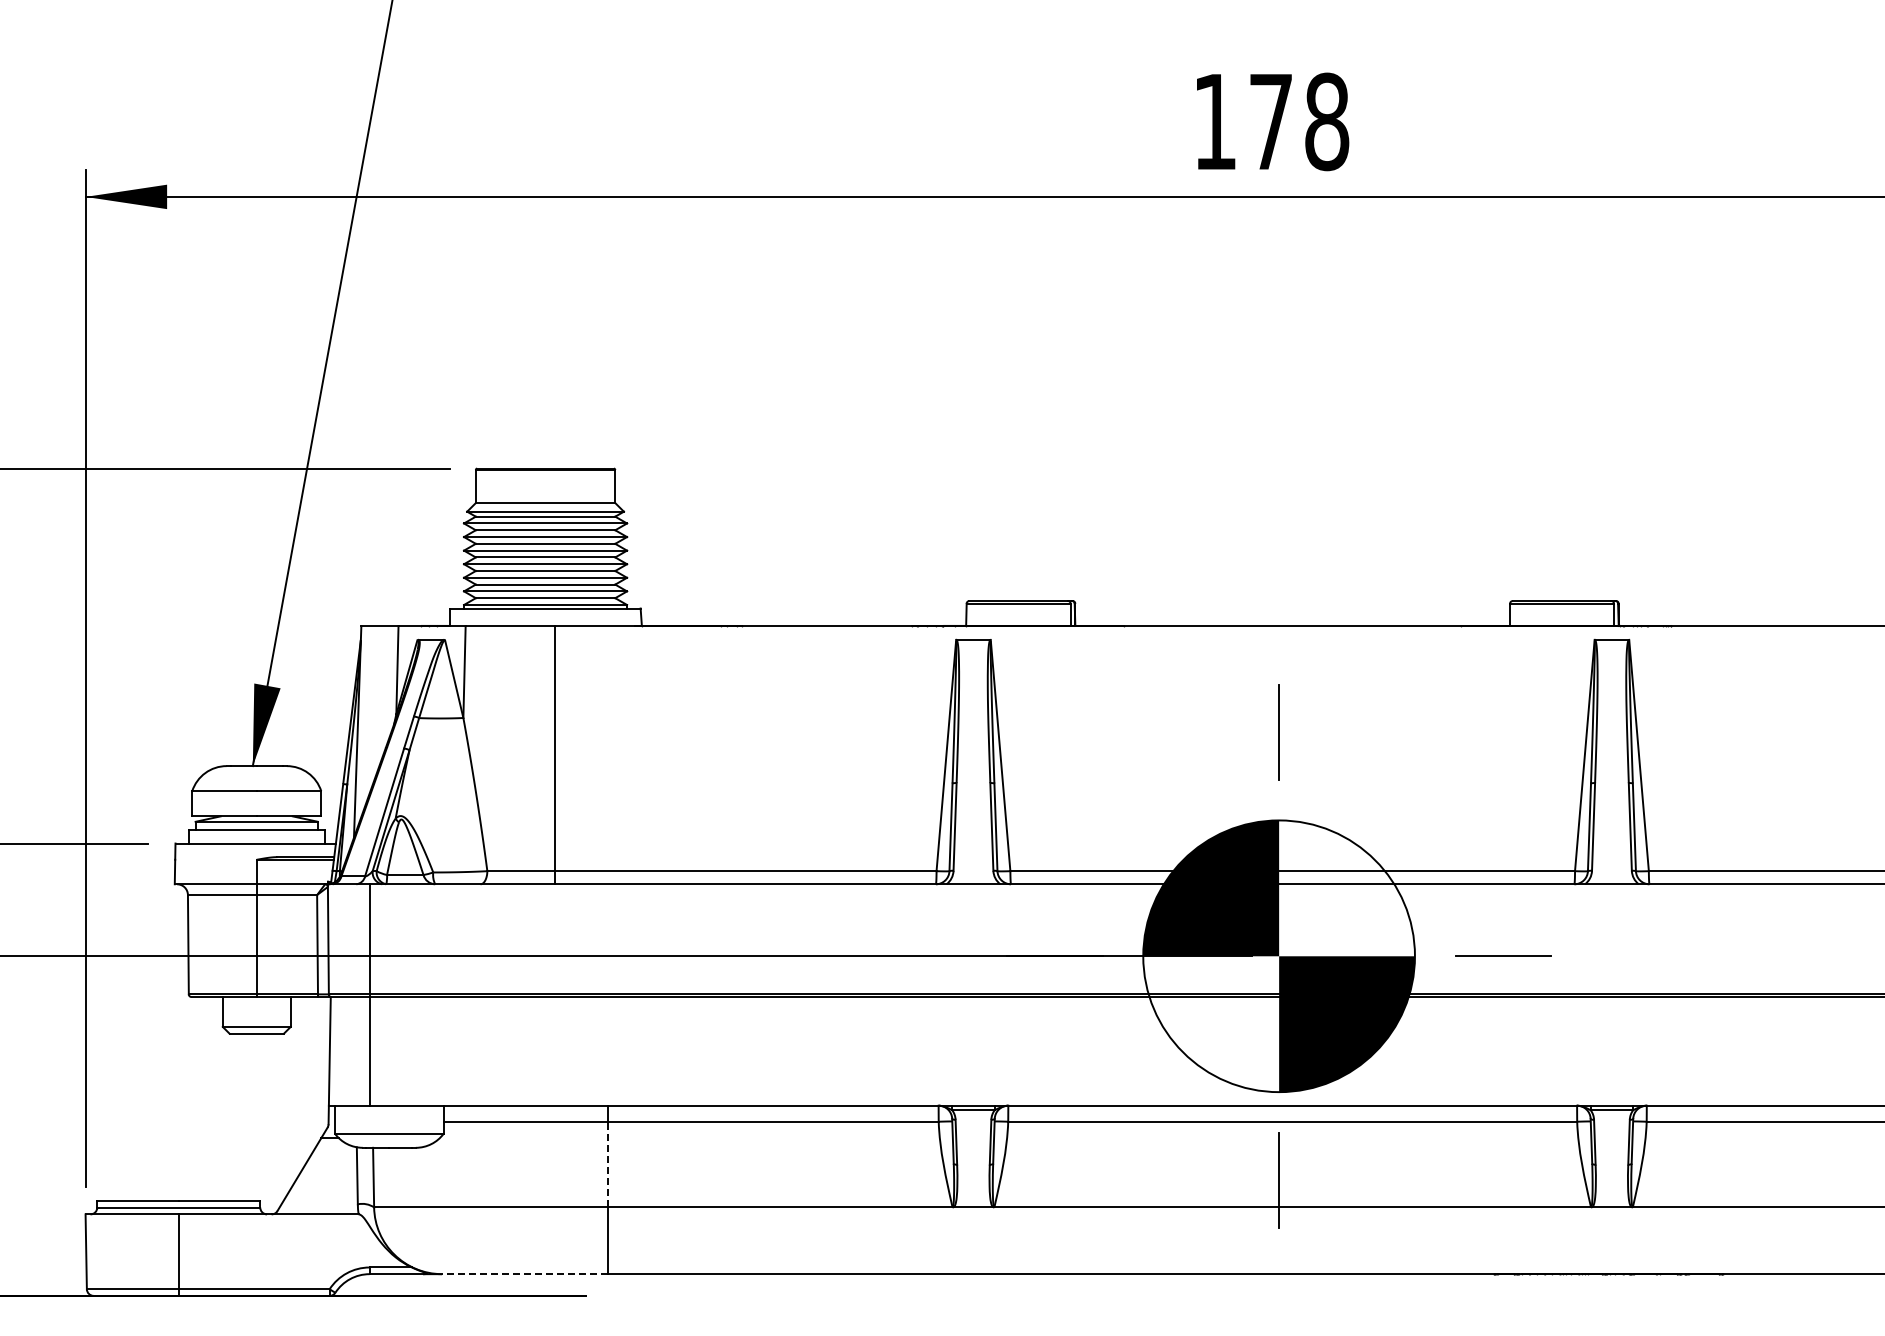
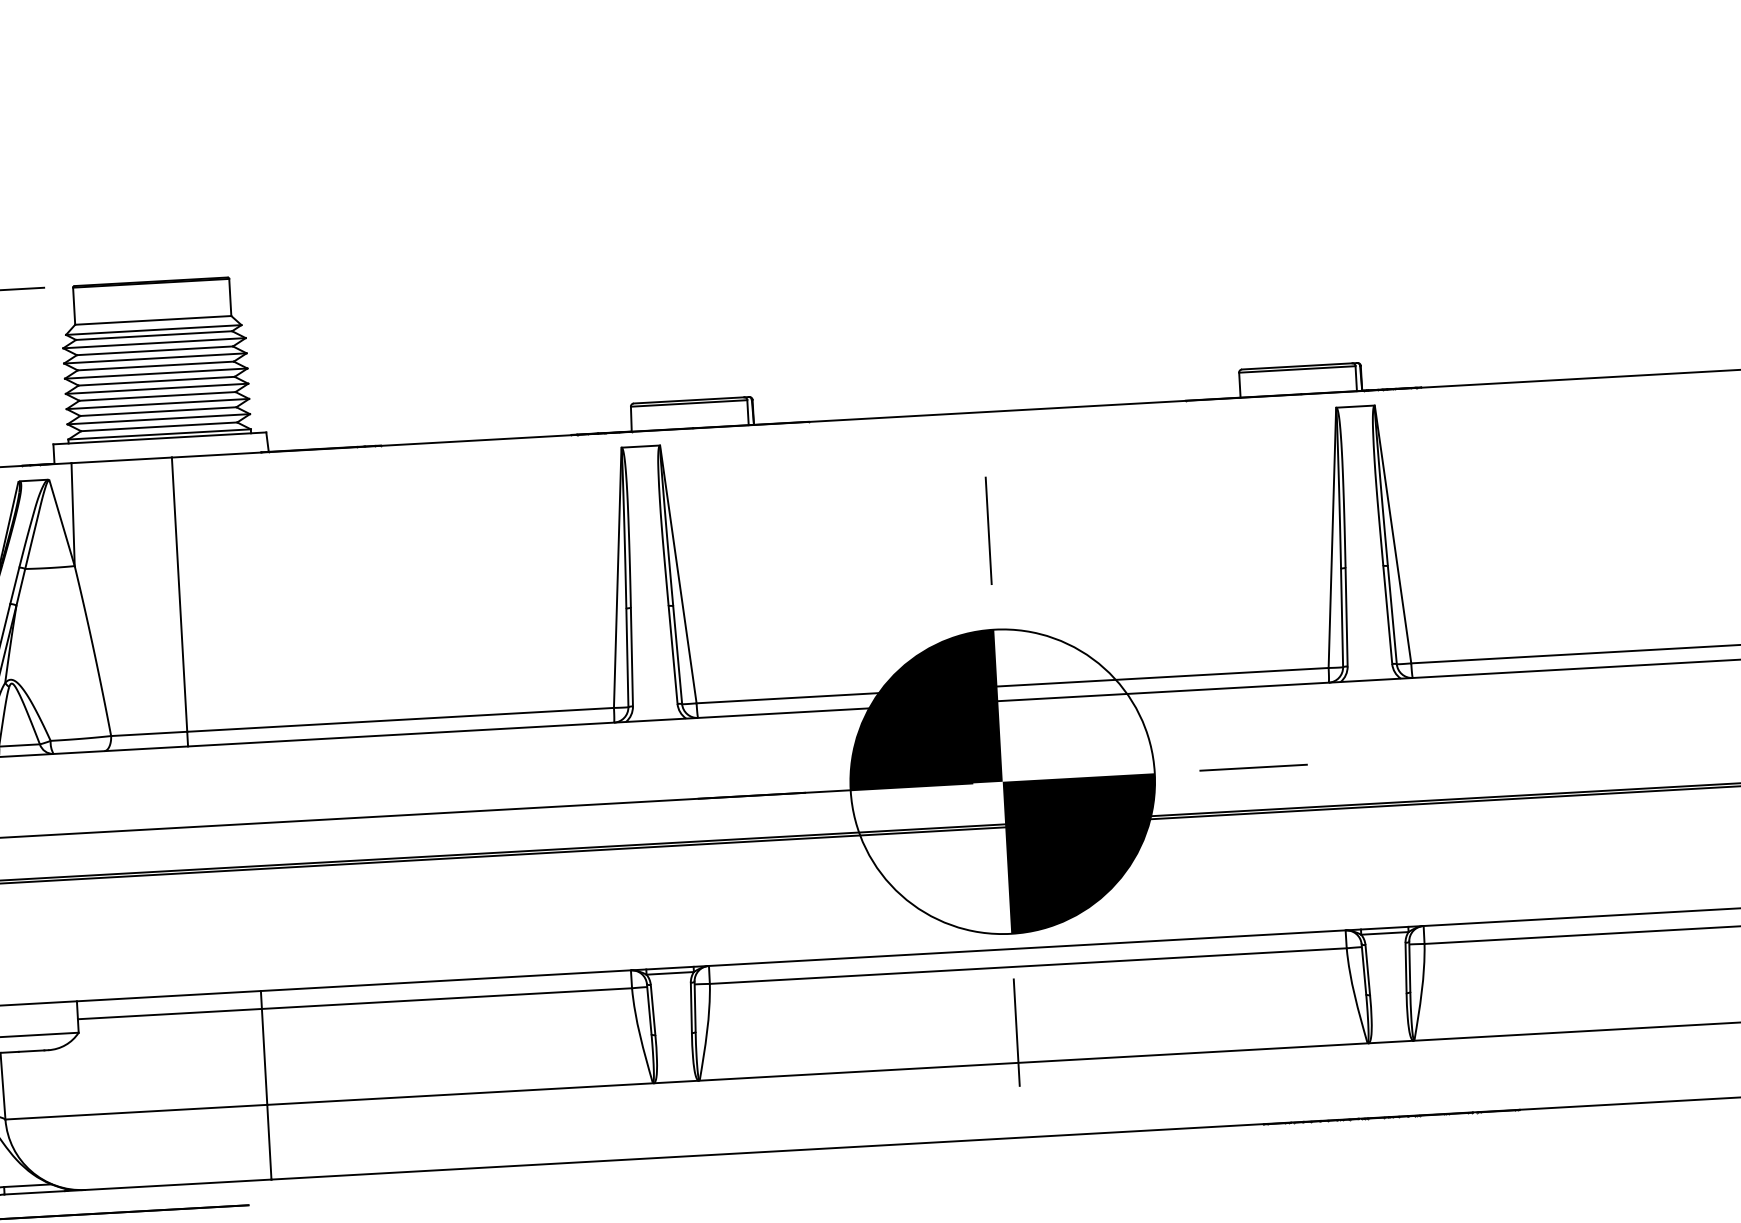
line: (608, 1164) -> (265, 1056), dashed -> solid
line: (524, 1274) -> (177, 1185), dashed -> solid

